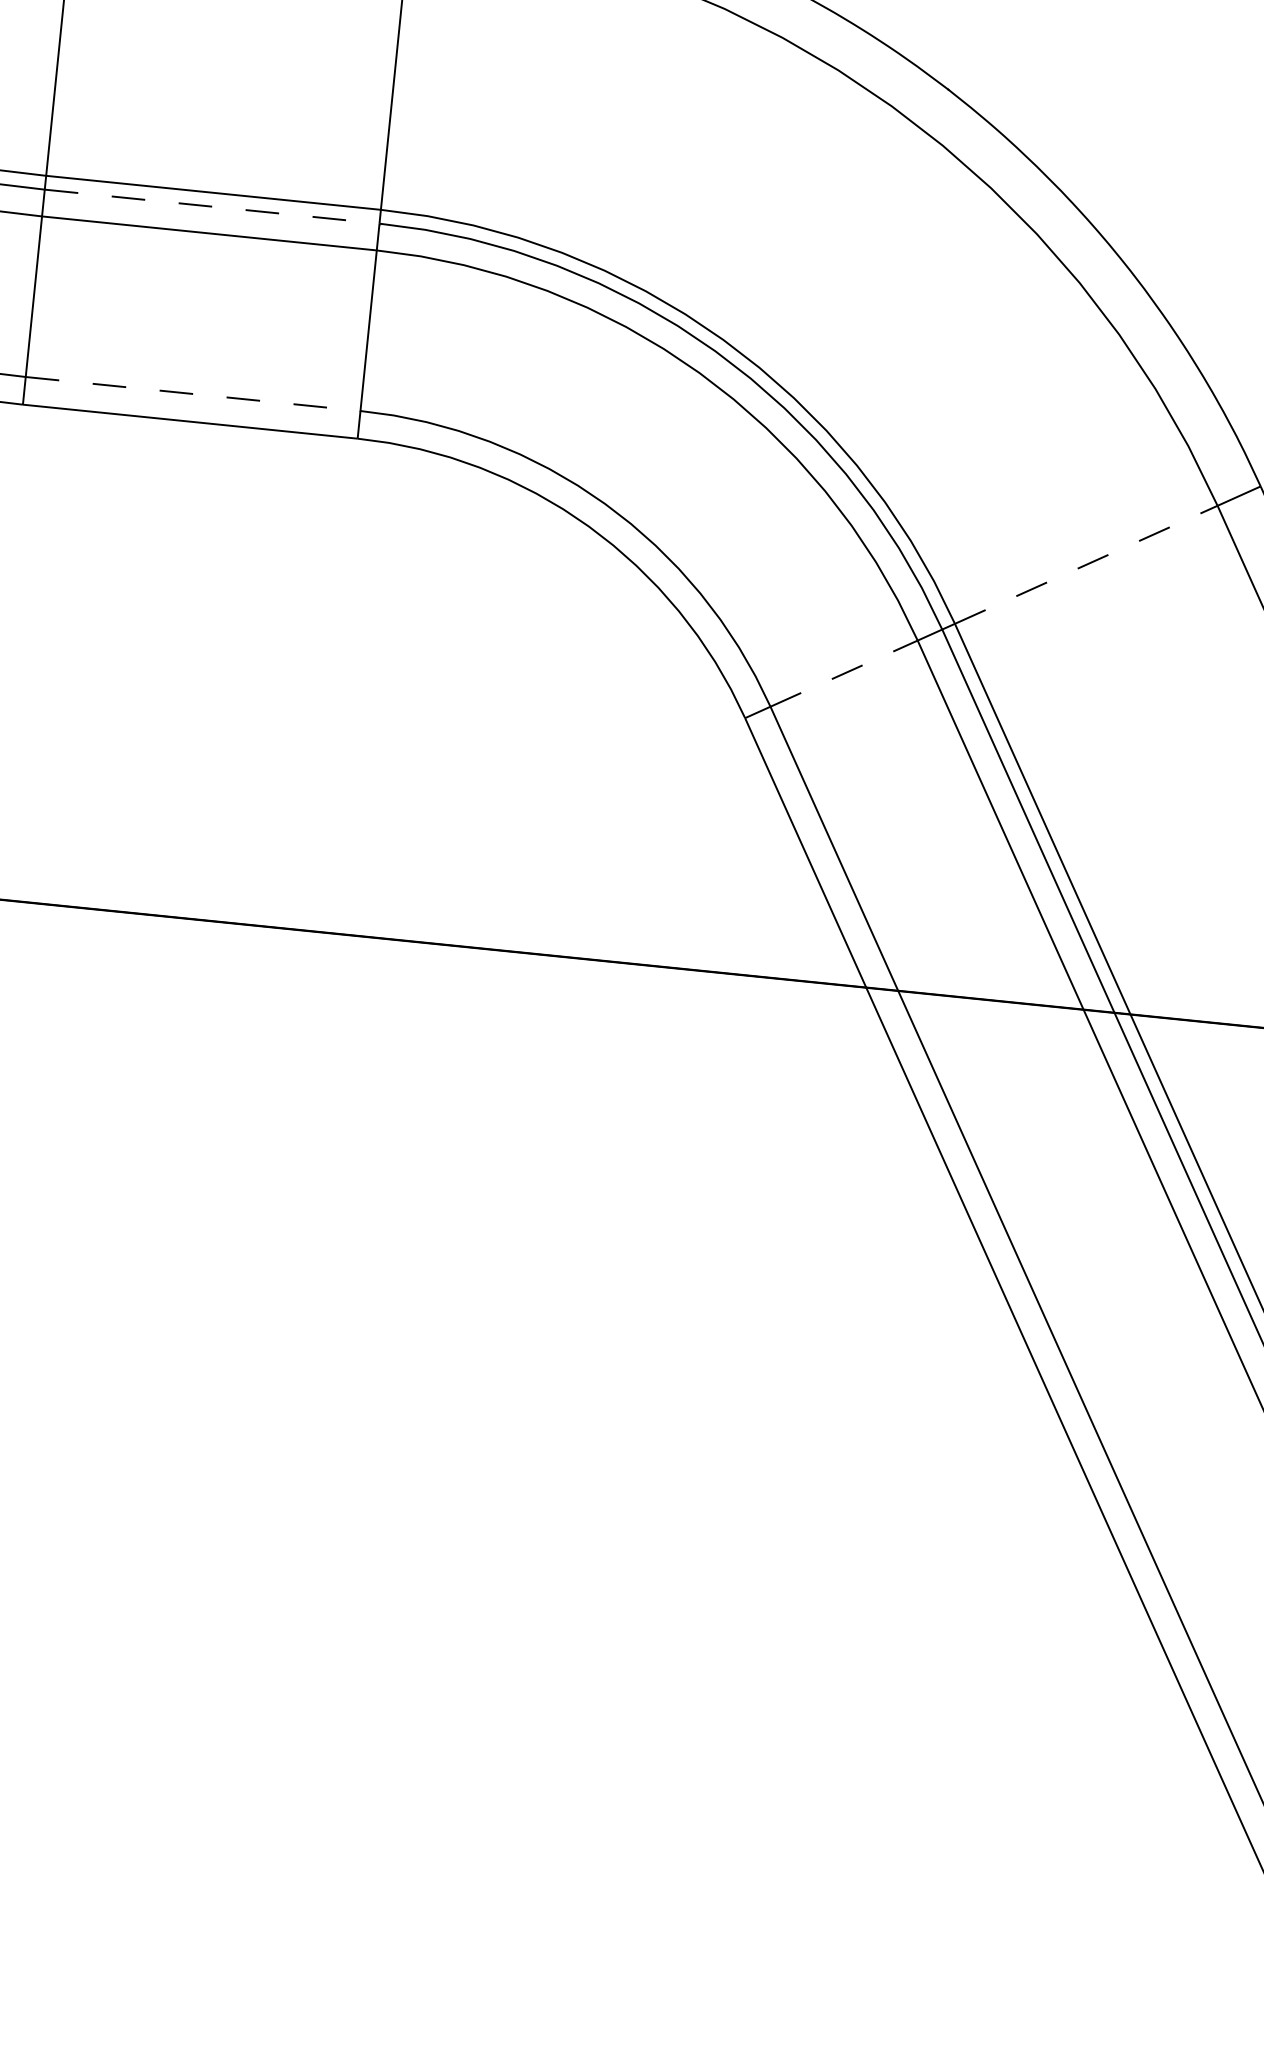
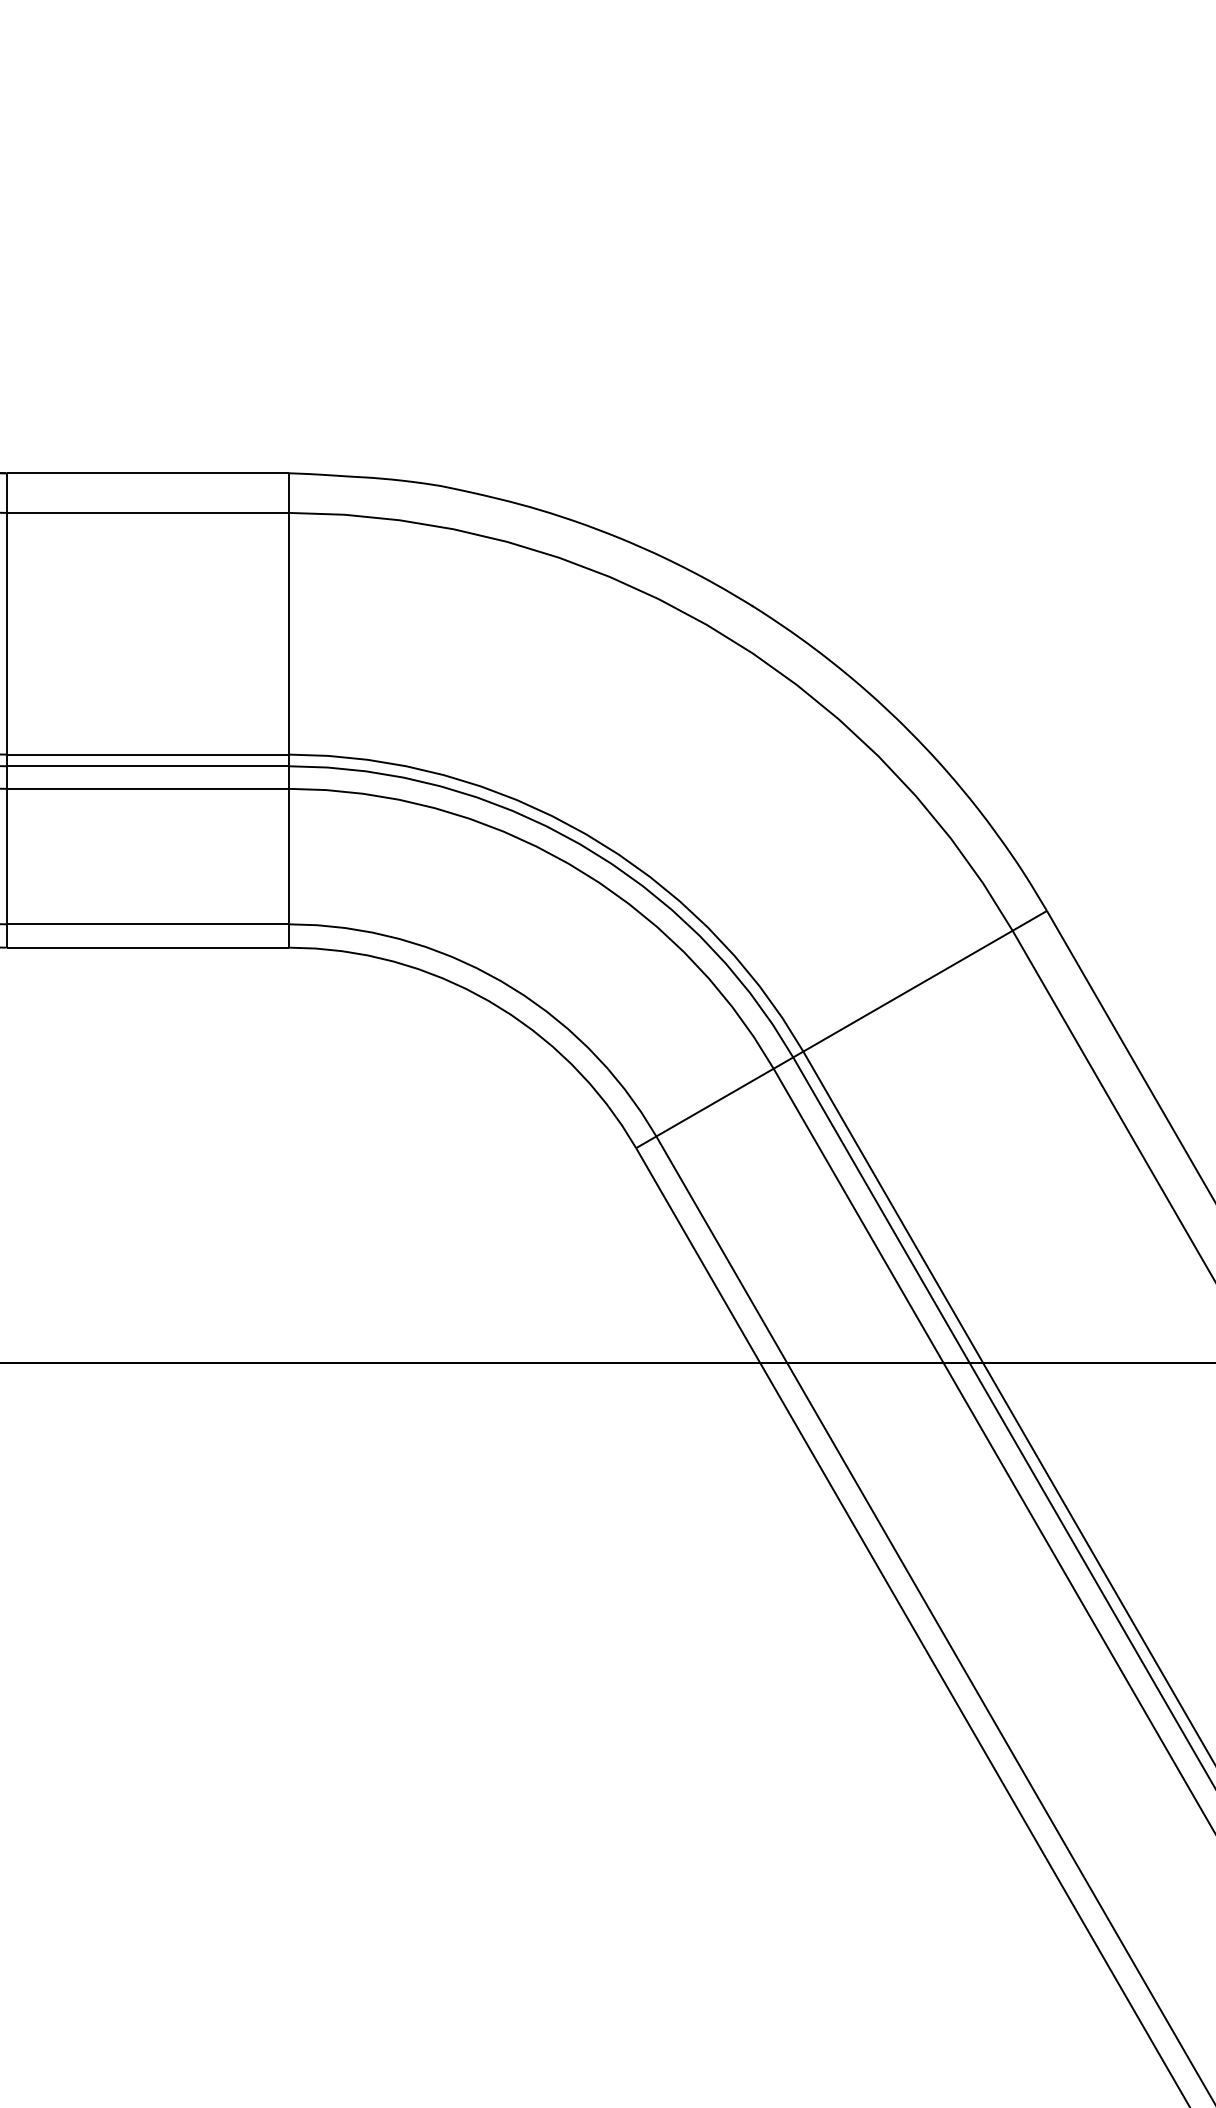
line: (213, 207) -> (148, 766), dashed -> solid
line: (193, 394) -> (148, 924), dashed -> solid
line: (1086, 565) -> (908, 991), dashed -> solid
line: (844, 673) -> (715, 1102), dashed -> solid

